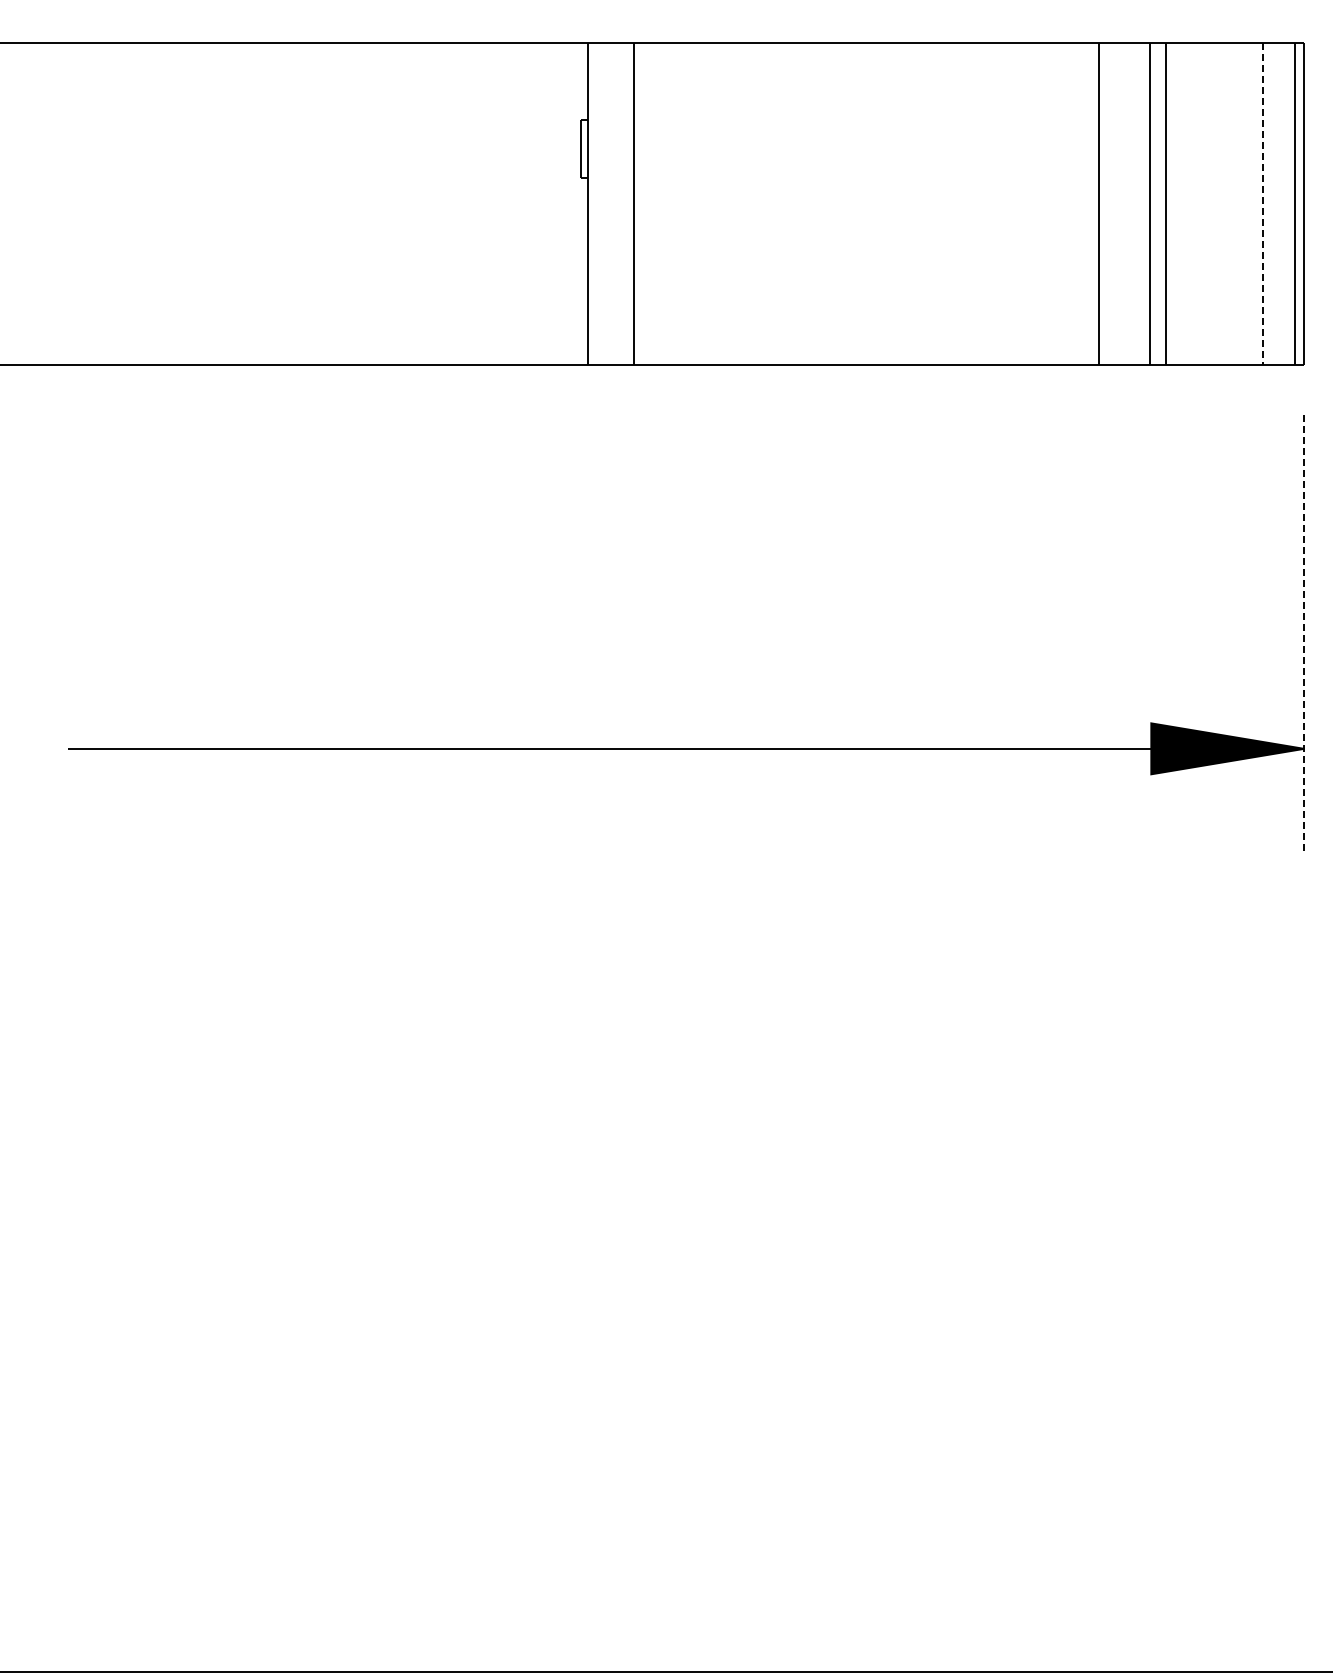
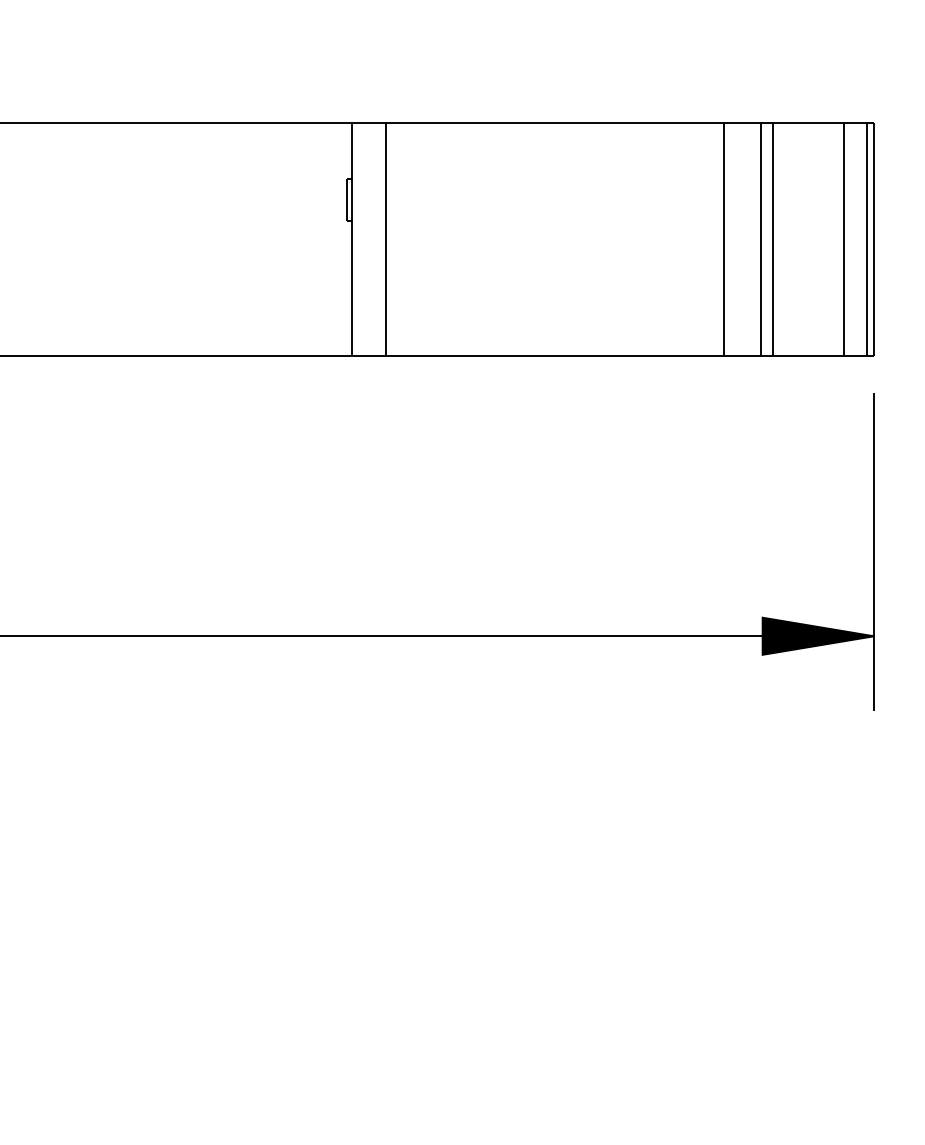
line: (1262, 203) -> (843, 239), dashed -> solid
line: (1304, 633) -> (874, 552), dashed -> solid

